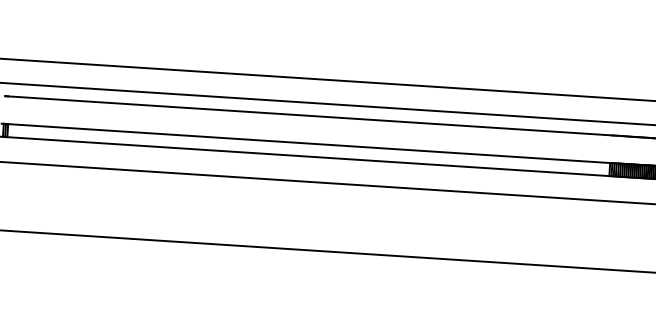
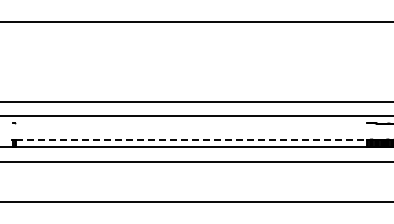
line: (309, 115) -> (190, 123), removed
line: (309, 143) -> (191, 139), solid -> dashed

